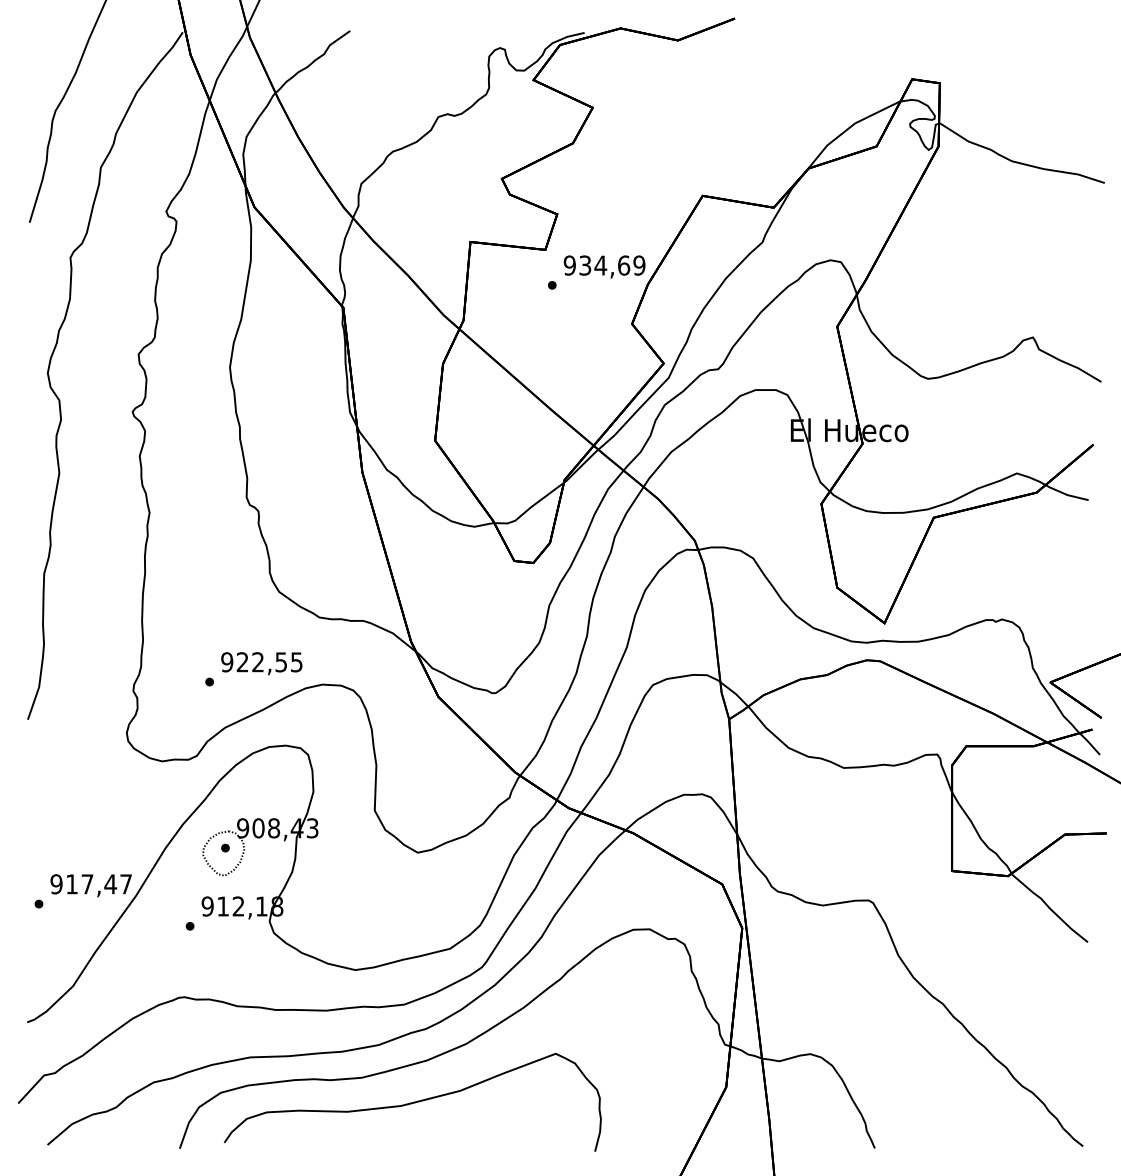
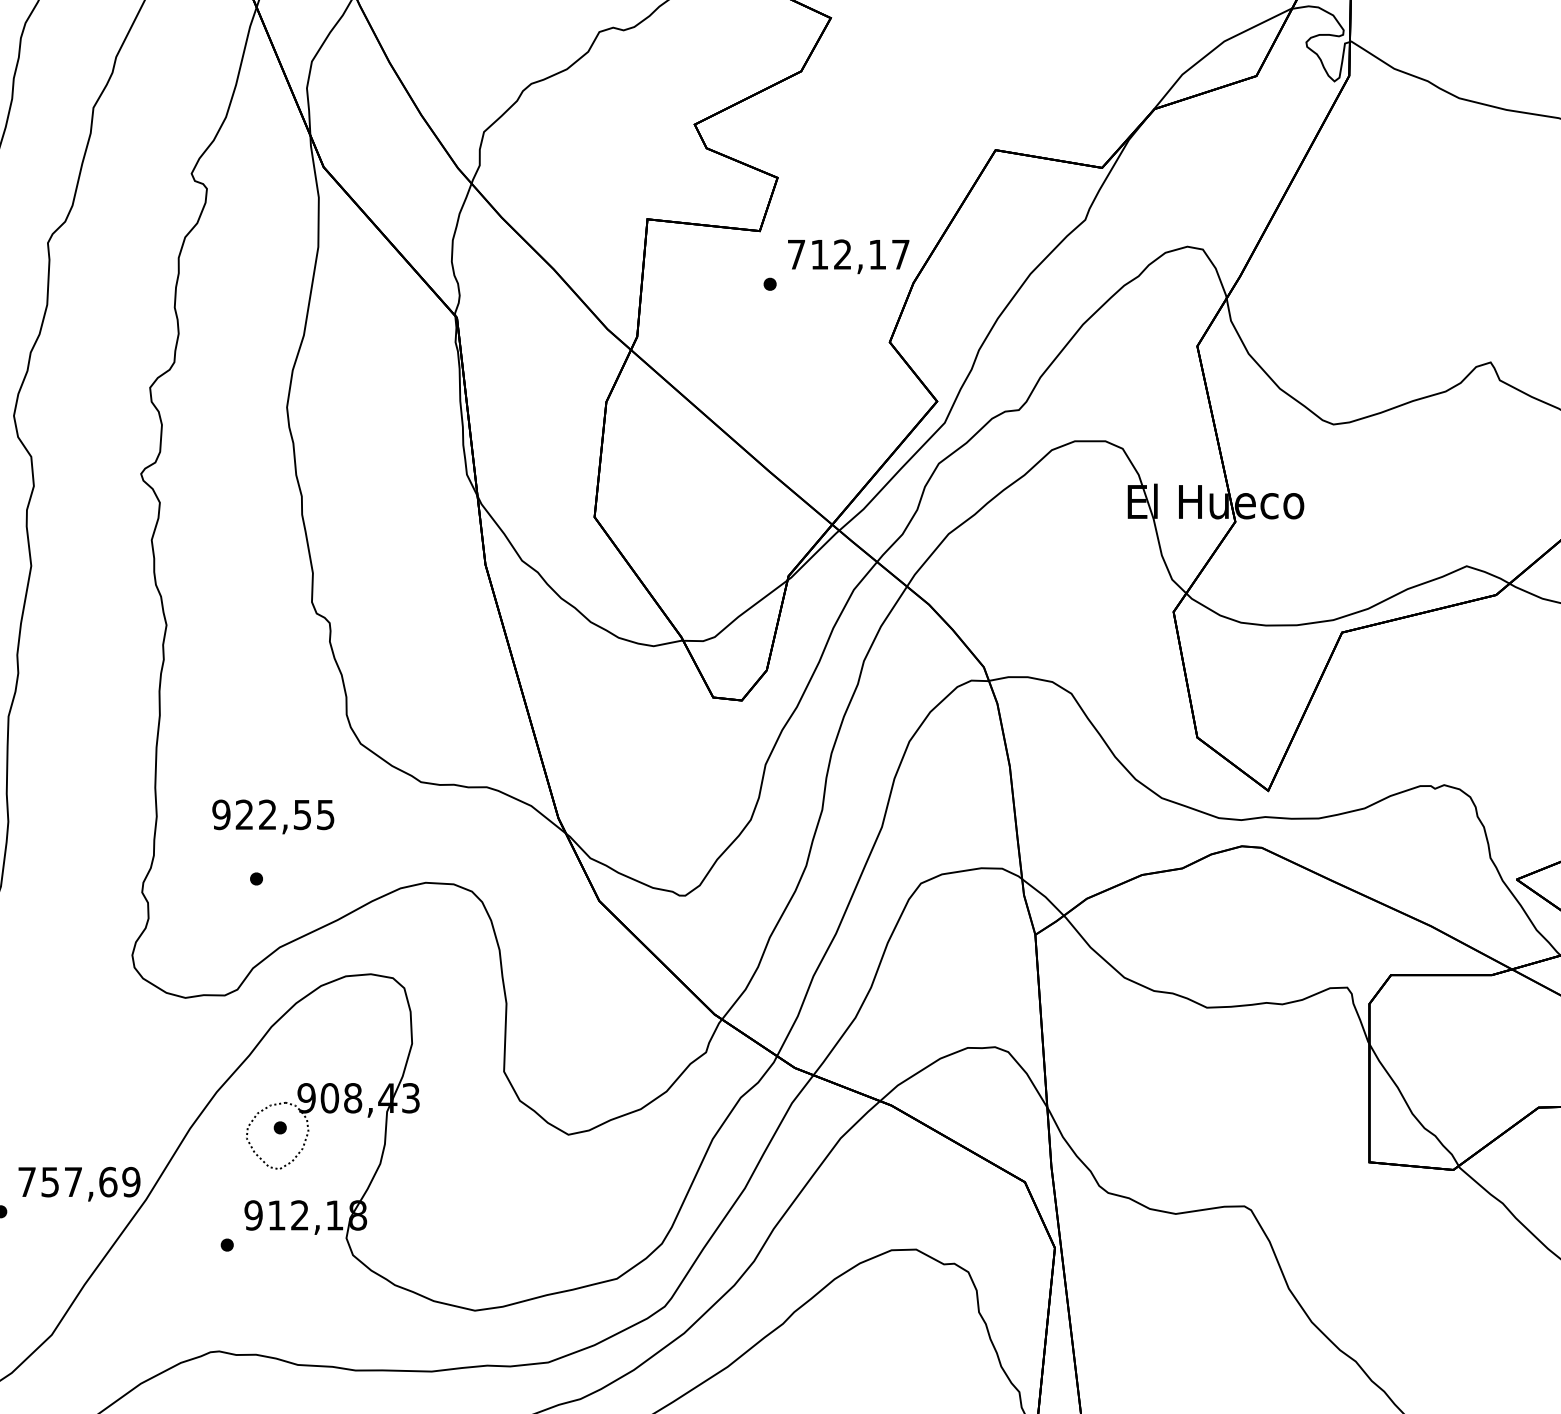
text: (604, 265) -> (848, 254), 934,69 -> 712,17
text: (261, 663) -> (272, 816), moved
text: (91, 884) -> (79, 1182), 917,47 -> 757,69

